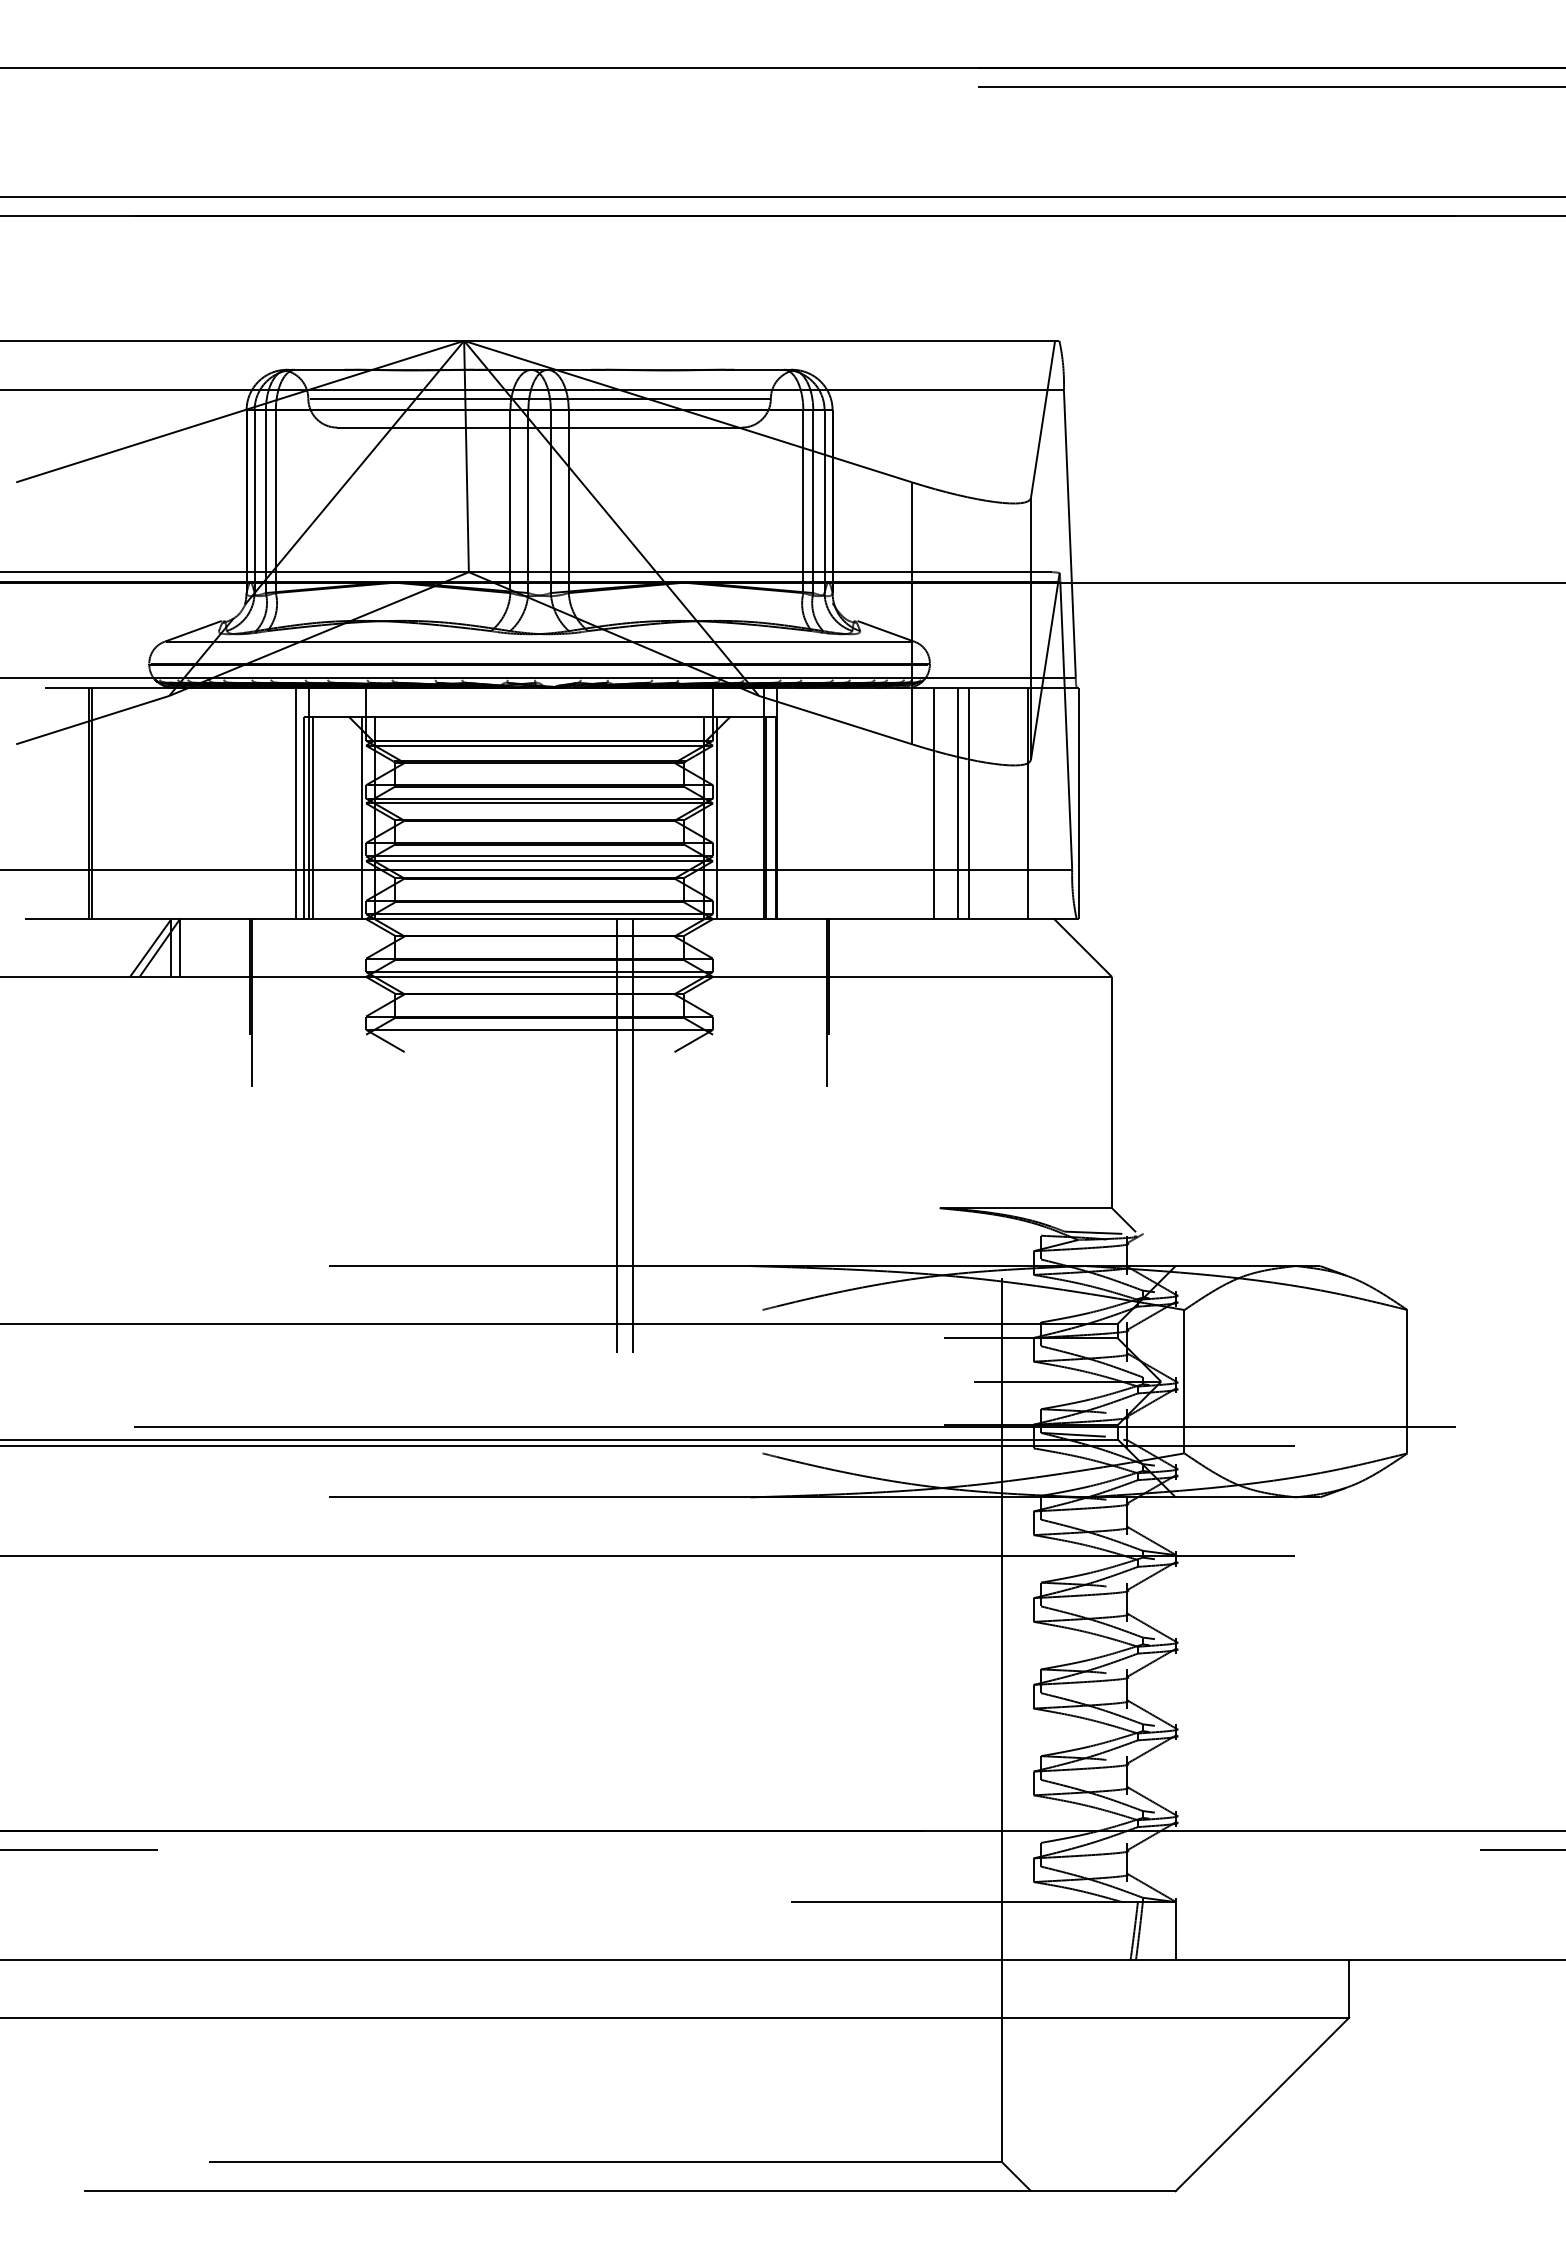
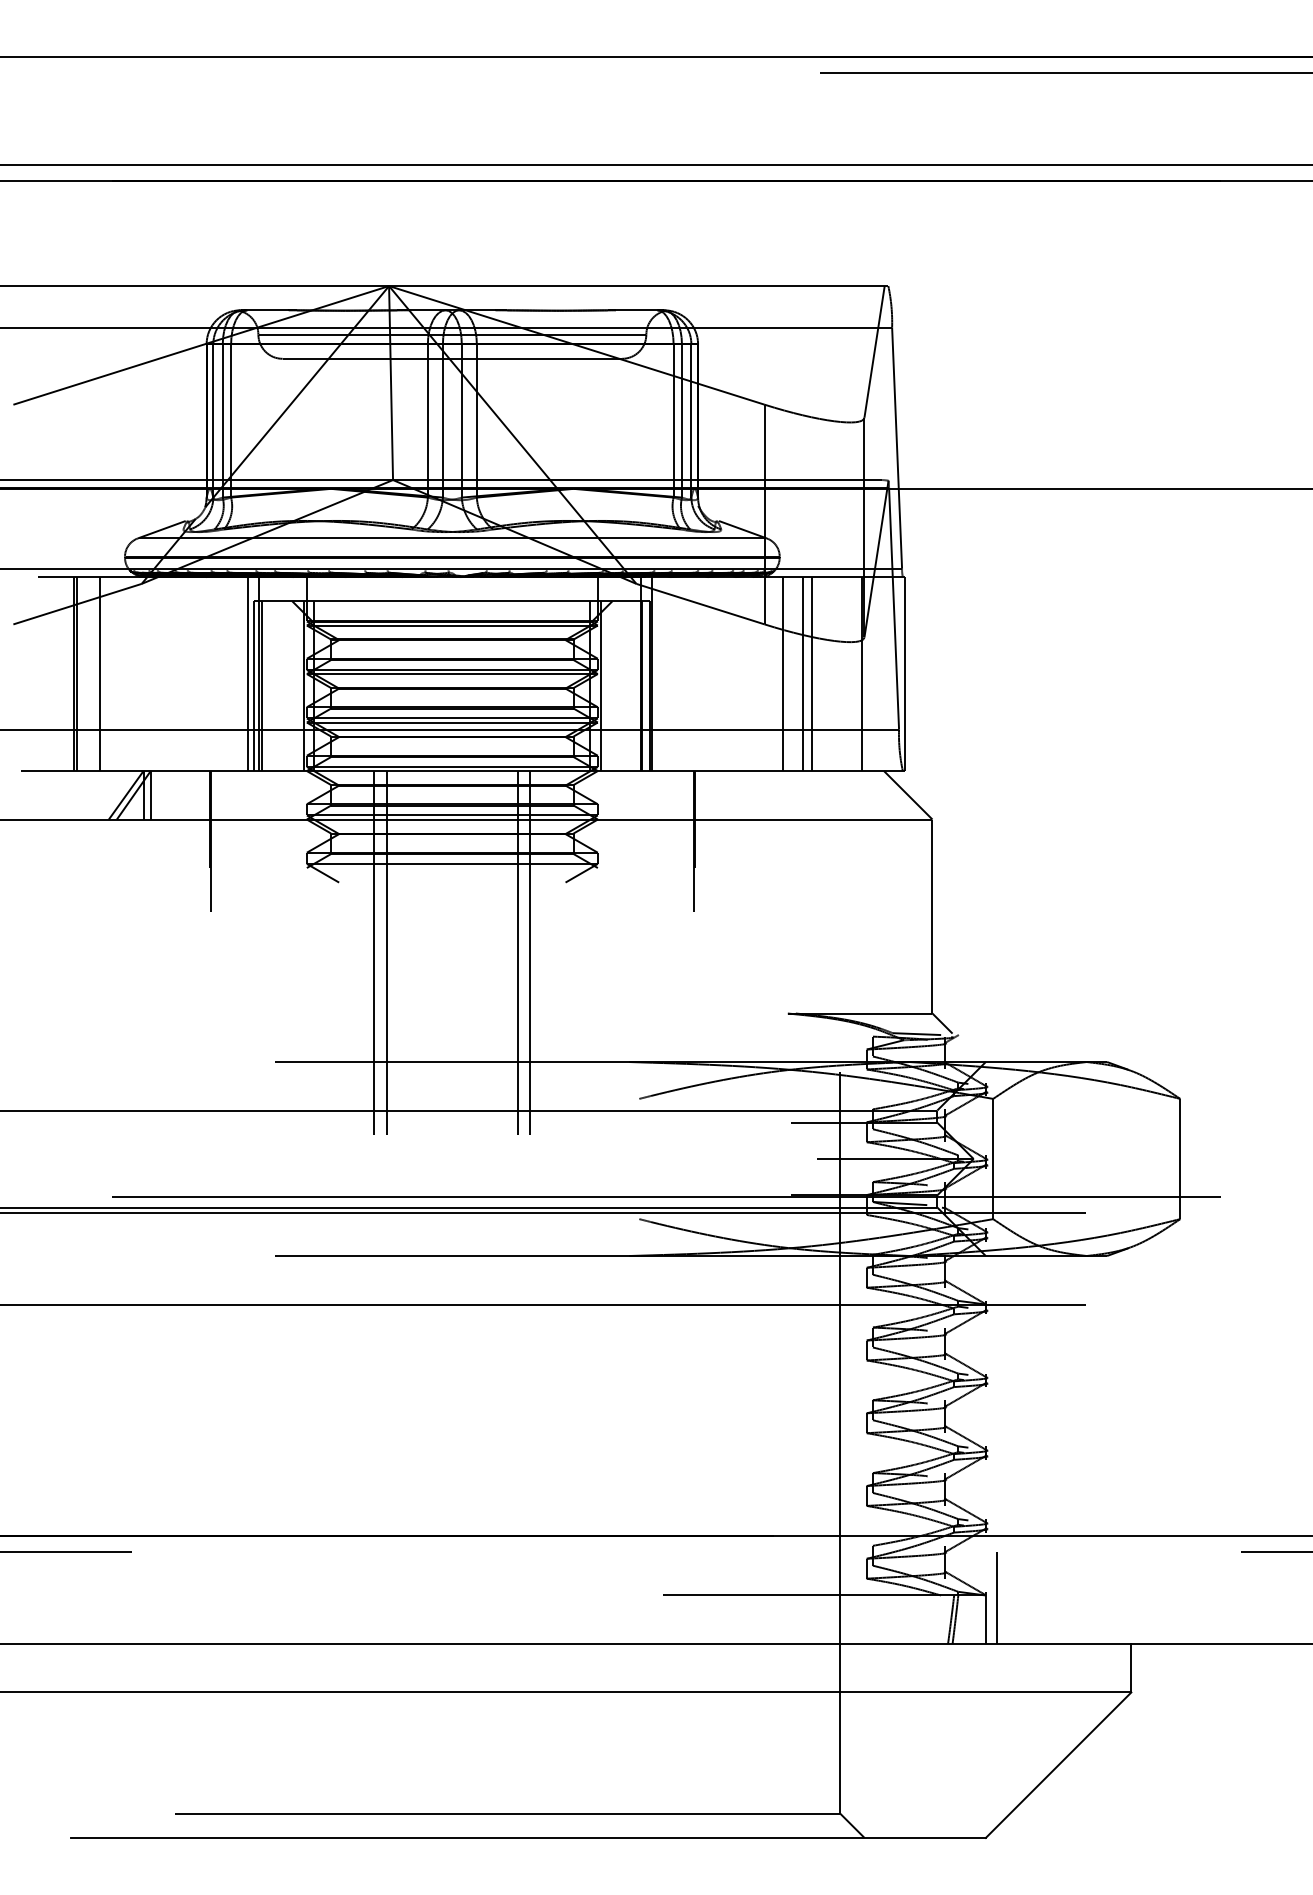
line: (119, 803) -> (100, 674), added
line: (446, 1135) -> (374, 952), added
line: (461, 1135) -> (386, 952), added
line: (1189, 1904) -> (997, 1597), added

